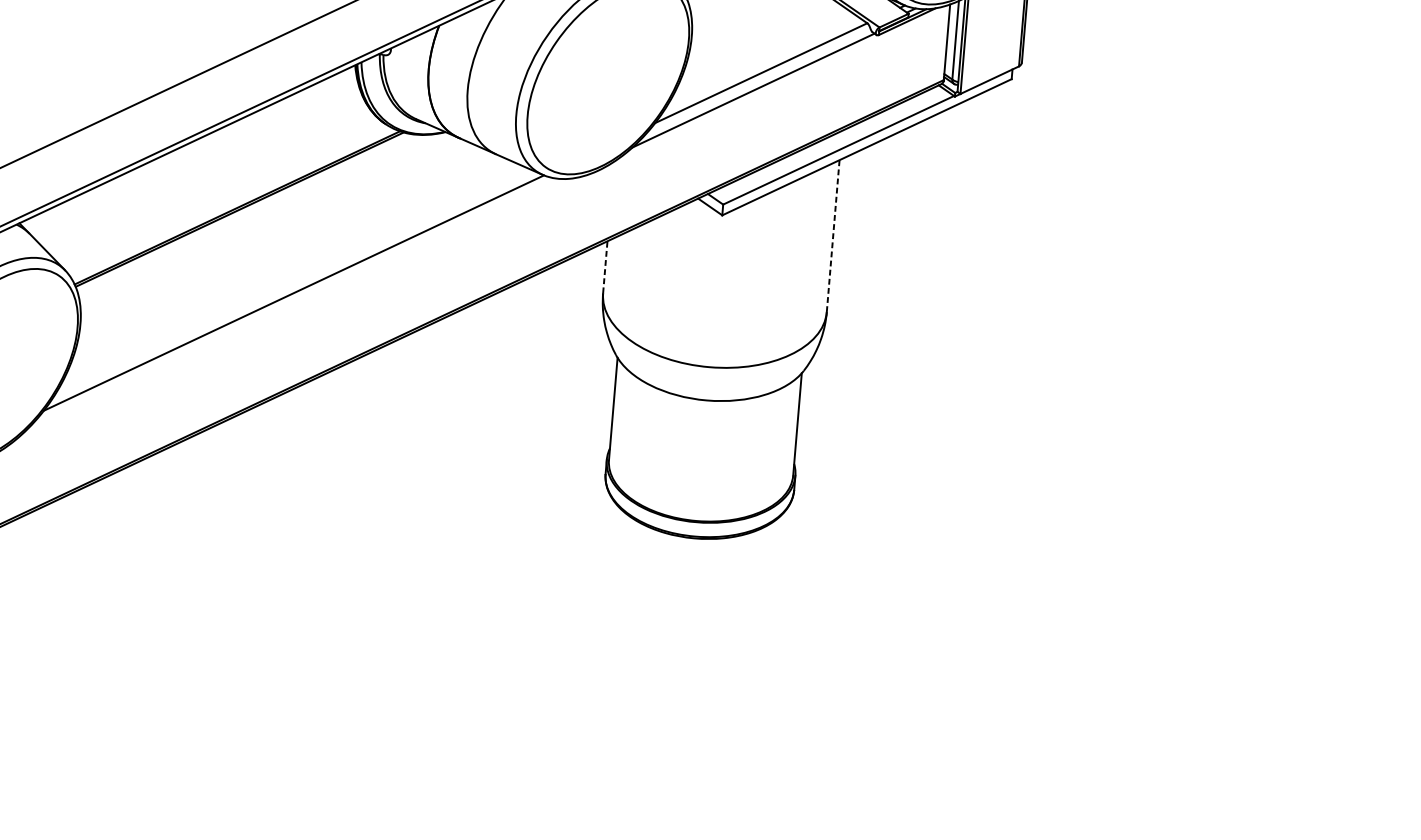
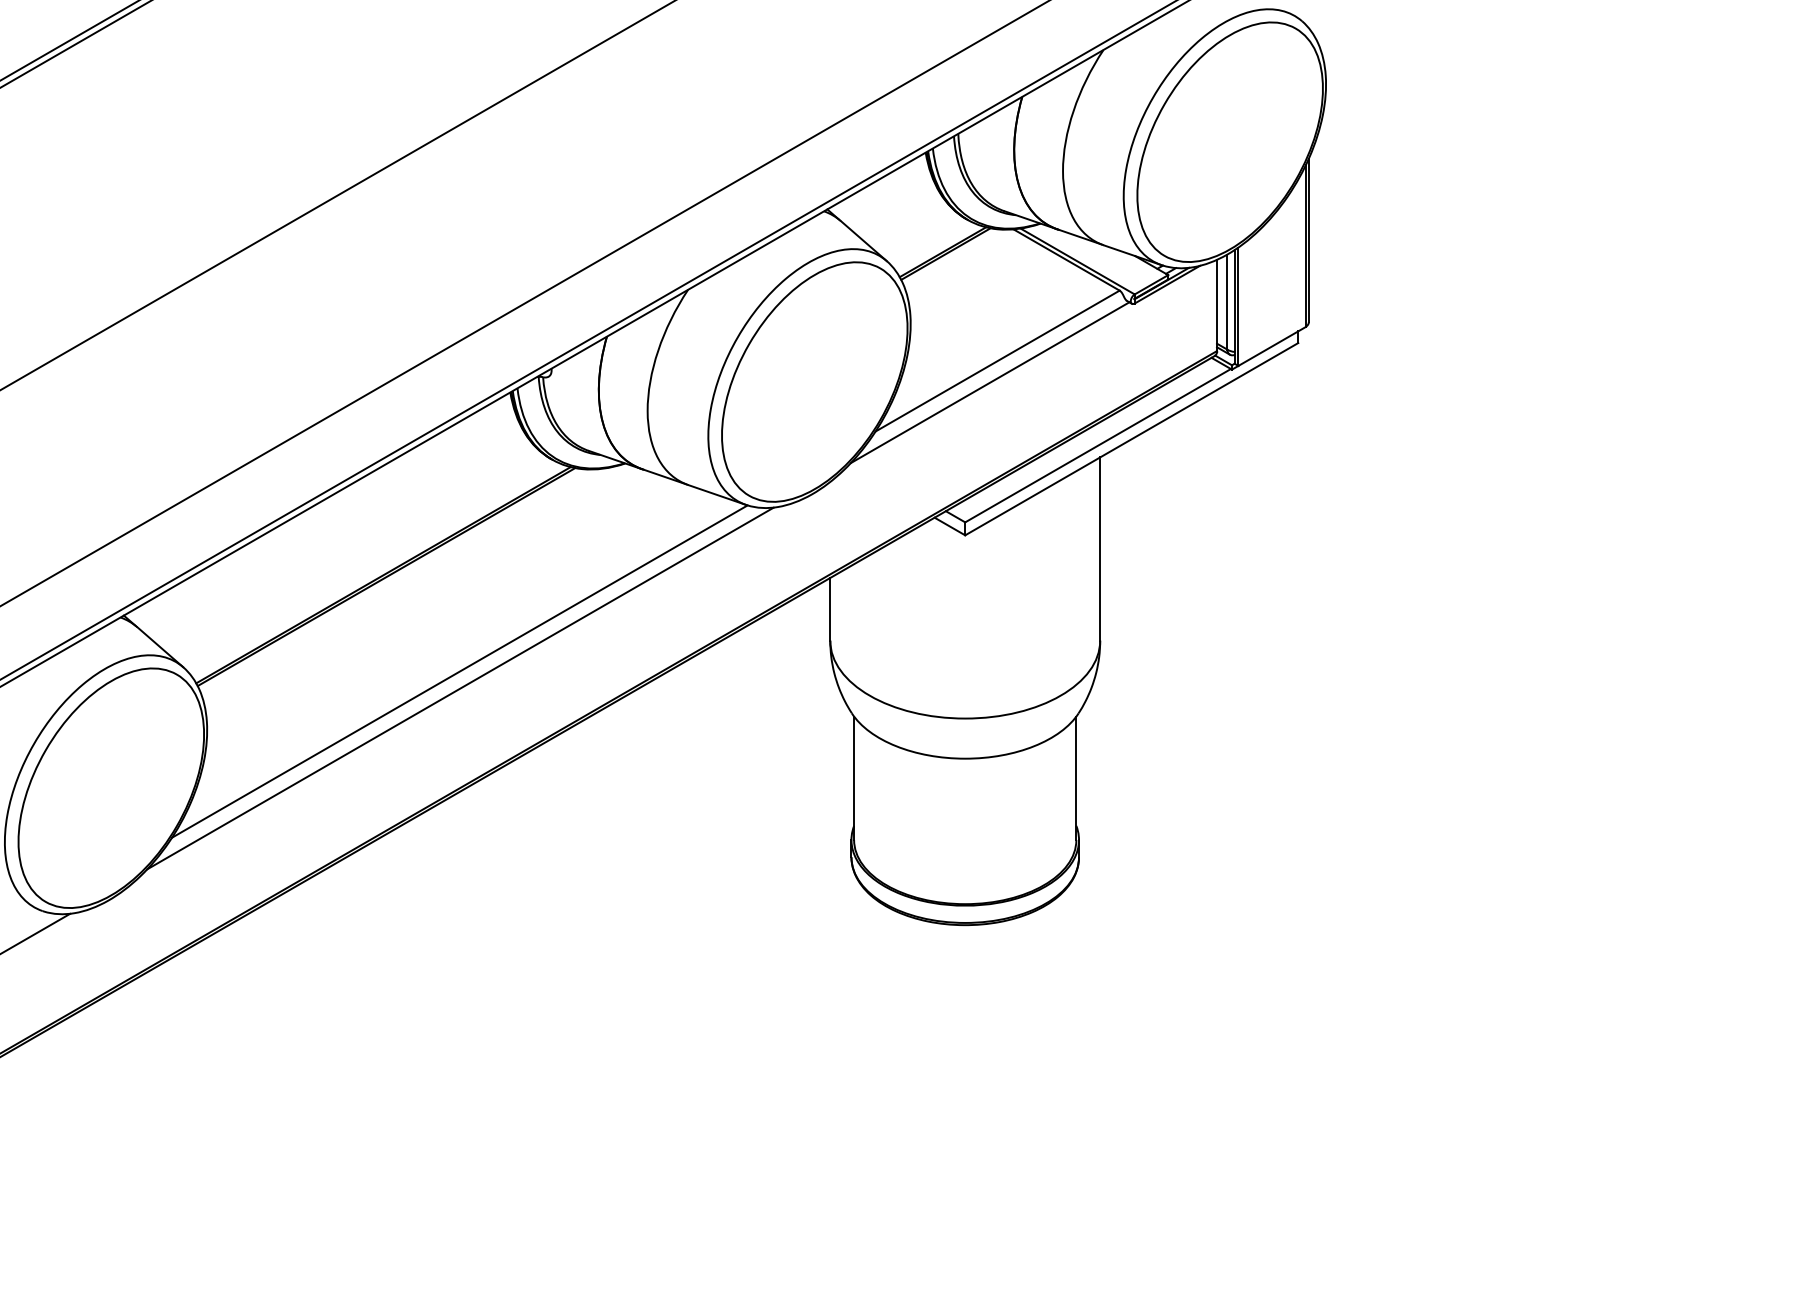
line: (833, 236) -> (1100, 549), dashed -> solid
line: (605, 266) -> (830, 608), dashed -> solid
line: (293, 307) -> (460, 688), added

